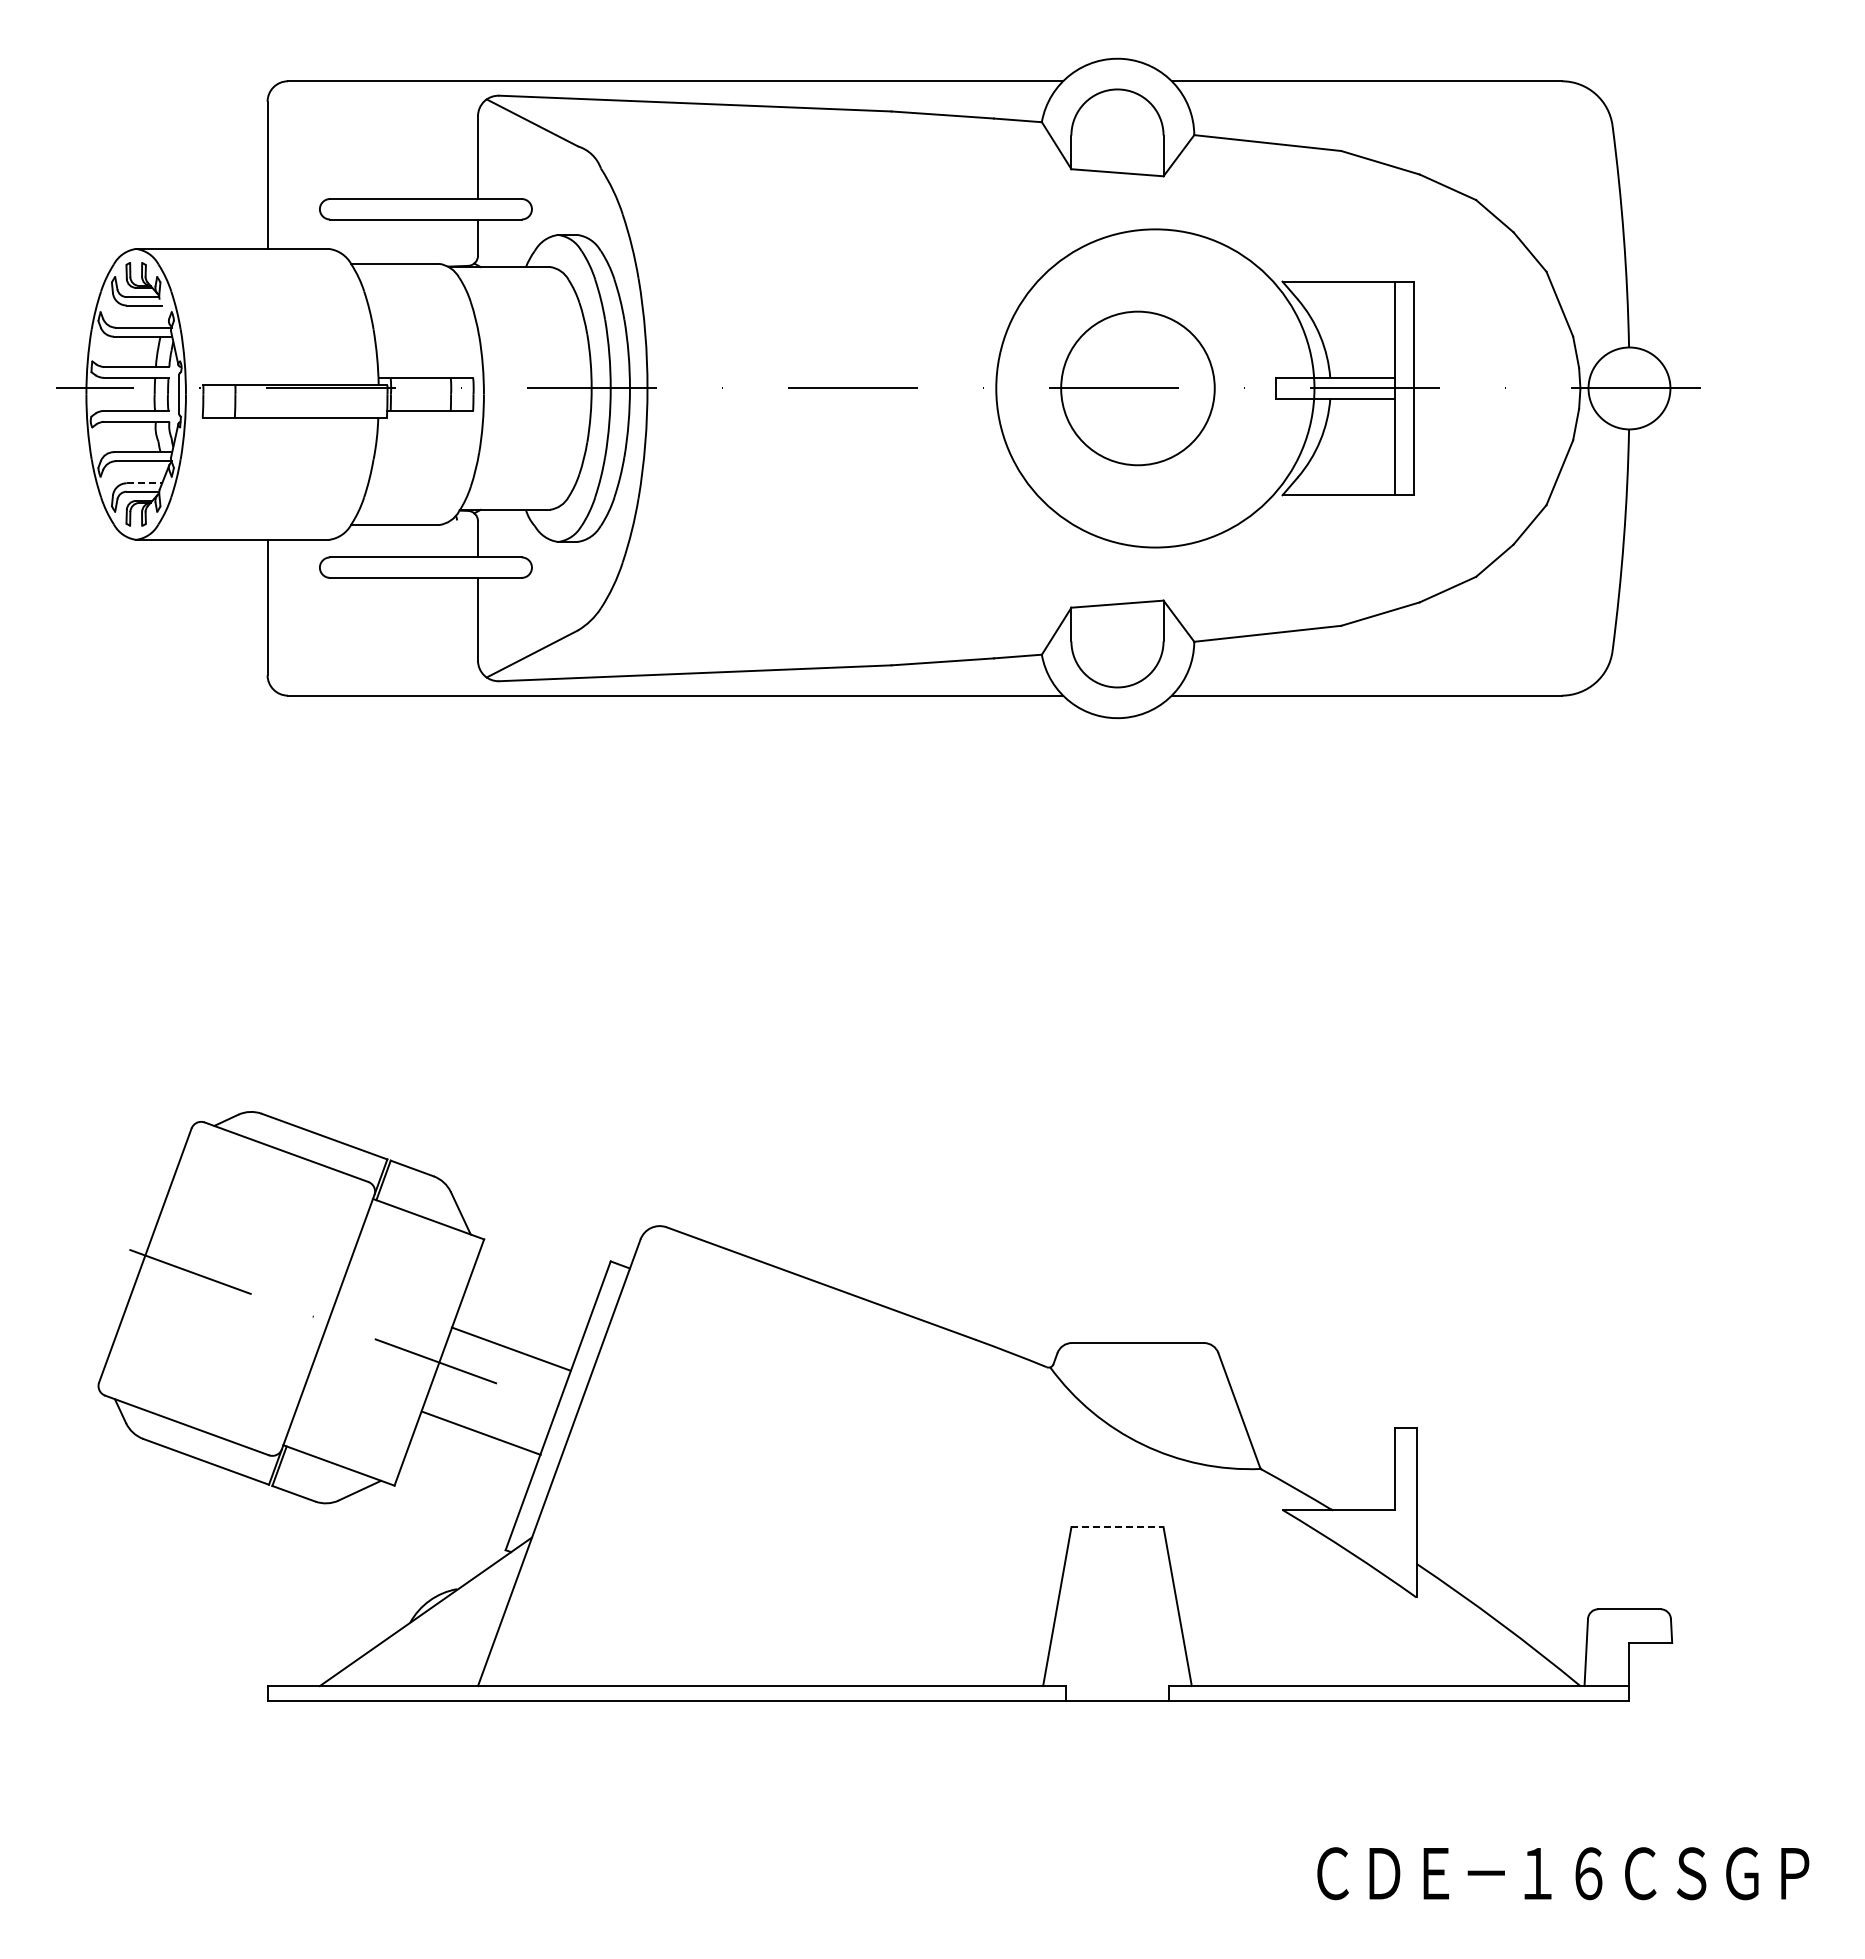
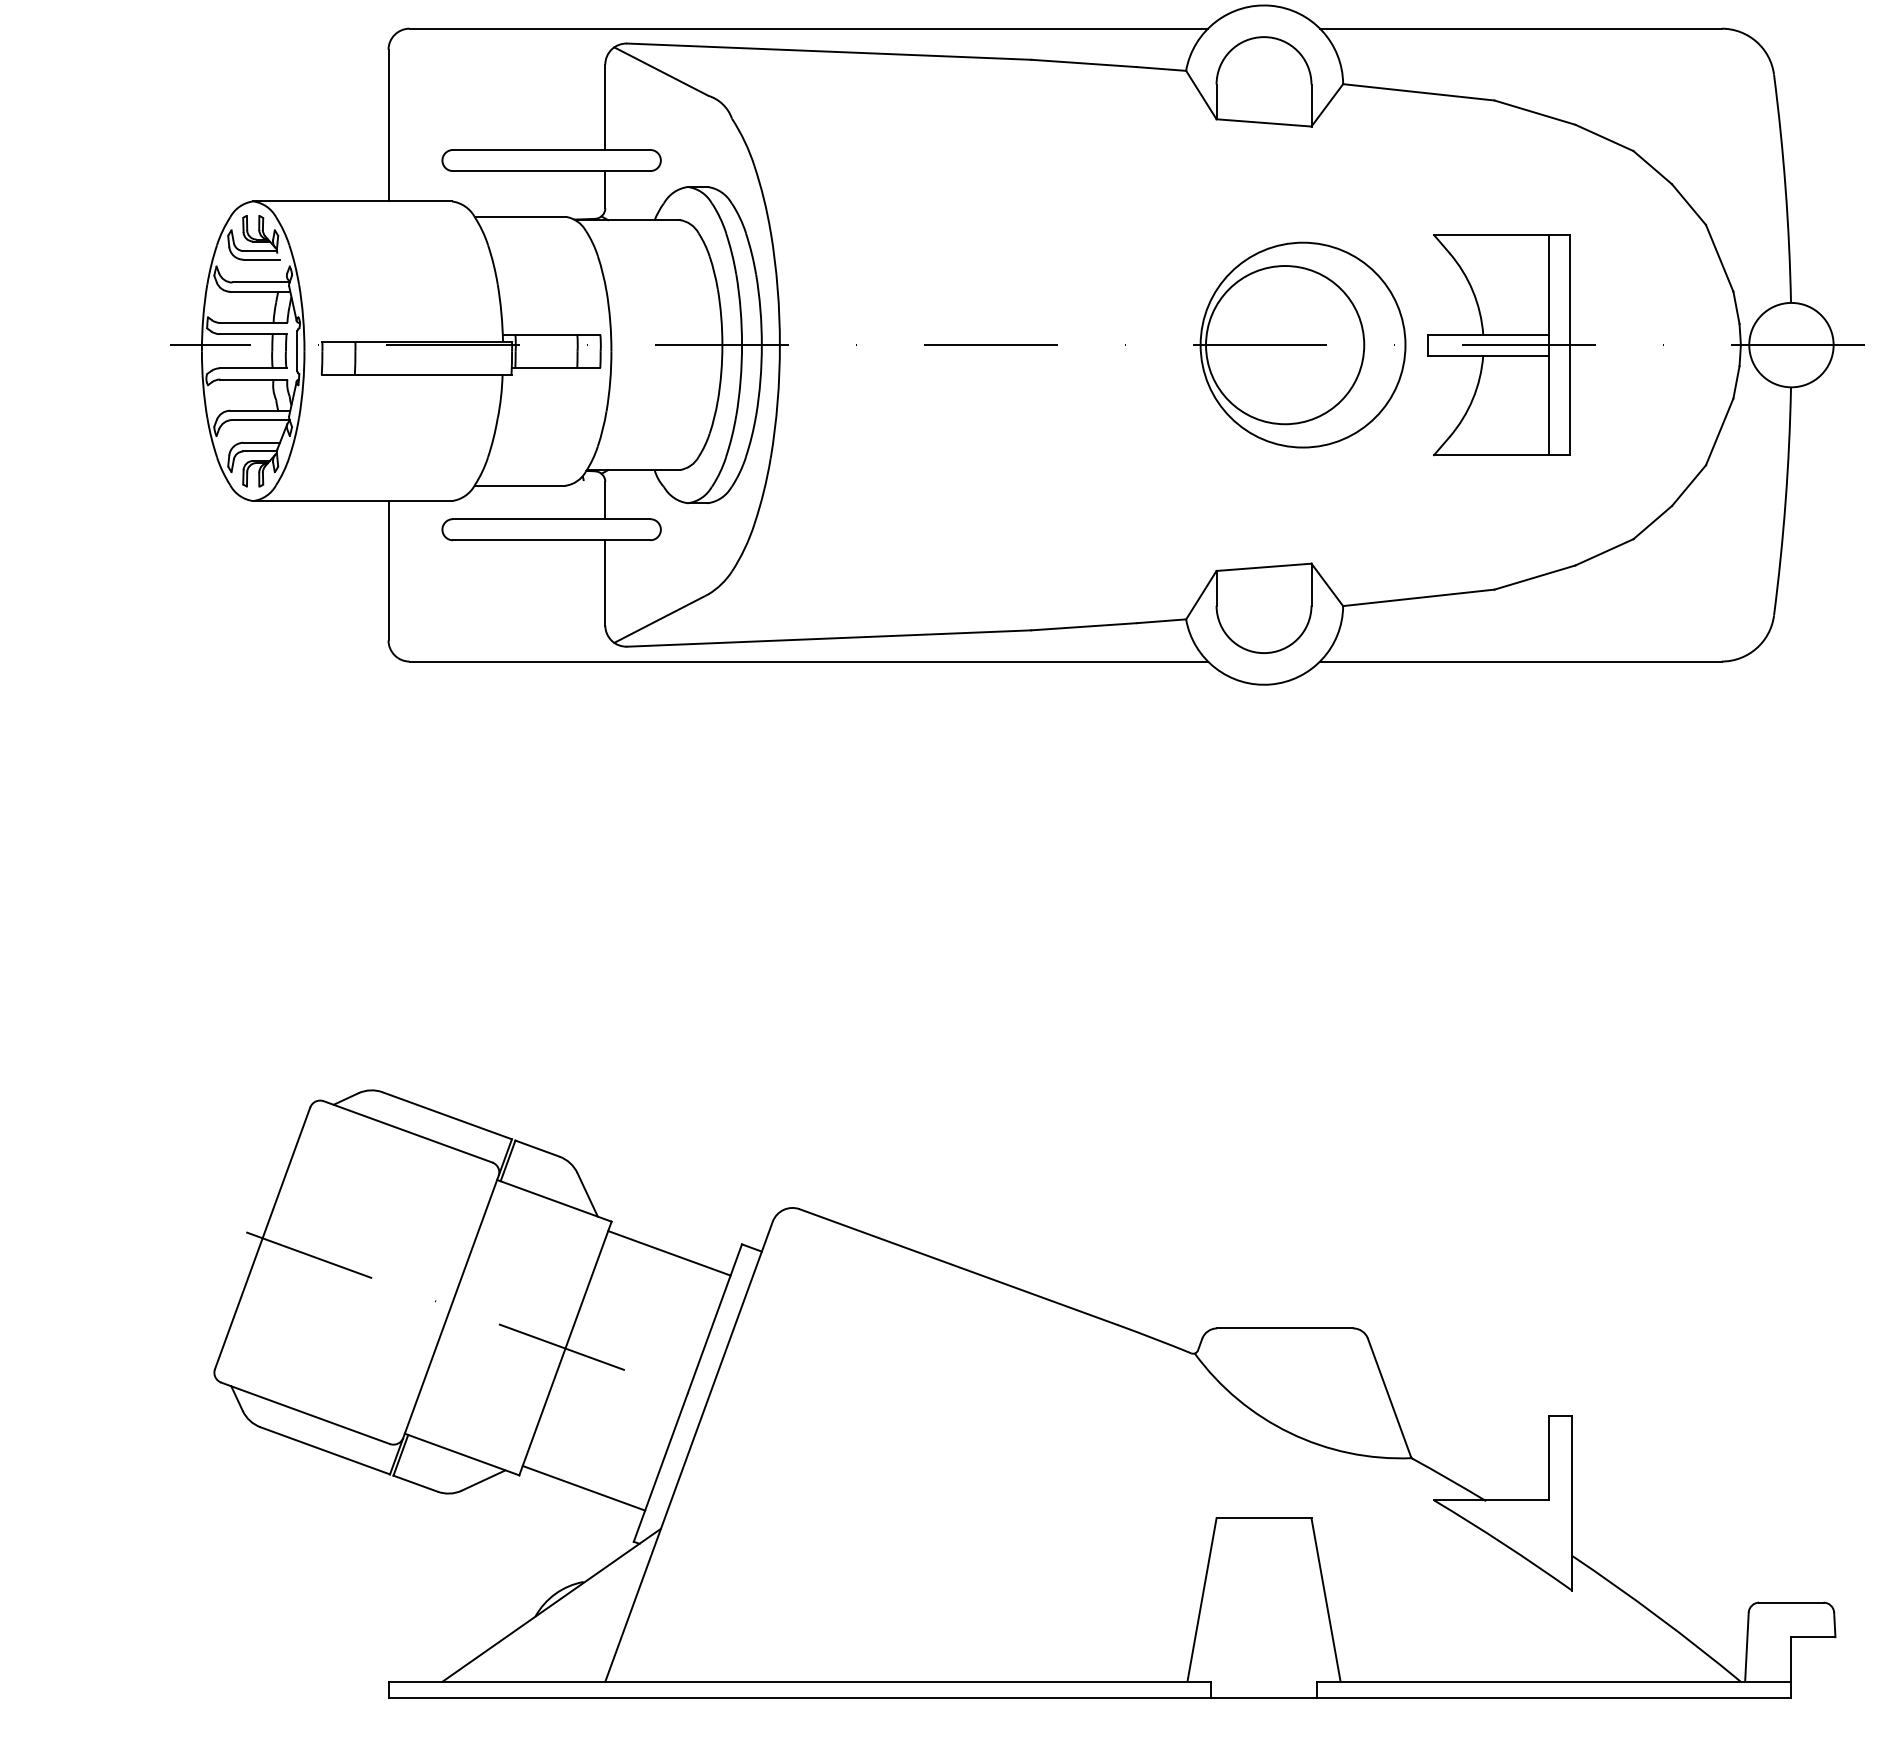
circle: (1154, 388) -> (1302, 345), size x0.62
line: (144, 483) -> (261, 443), dashed -> solid
line: (510, 1348) -> (668, 1252), moved
line: (480, 1432) -> (583, 1487), moved
line: (1117, 1527) -> (1264, 1518), dashed -> solid

